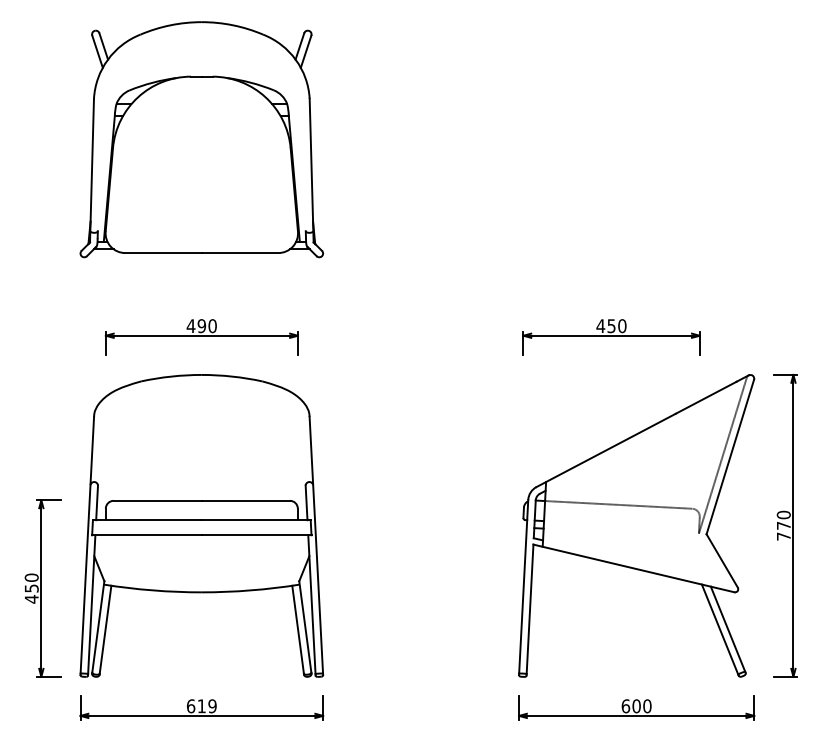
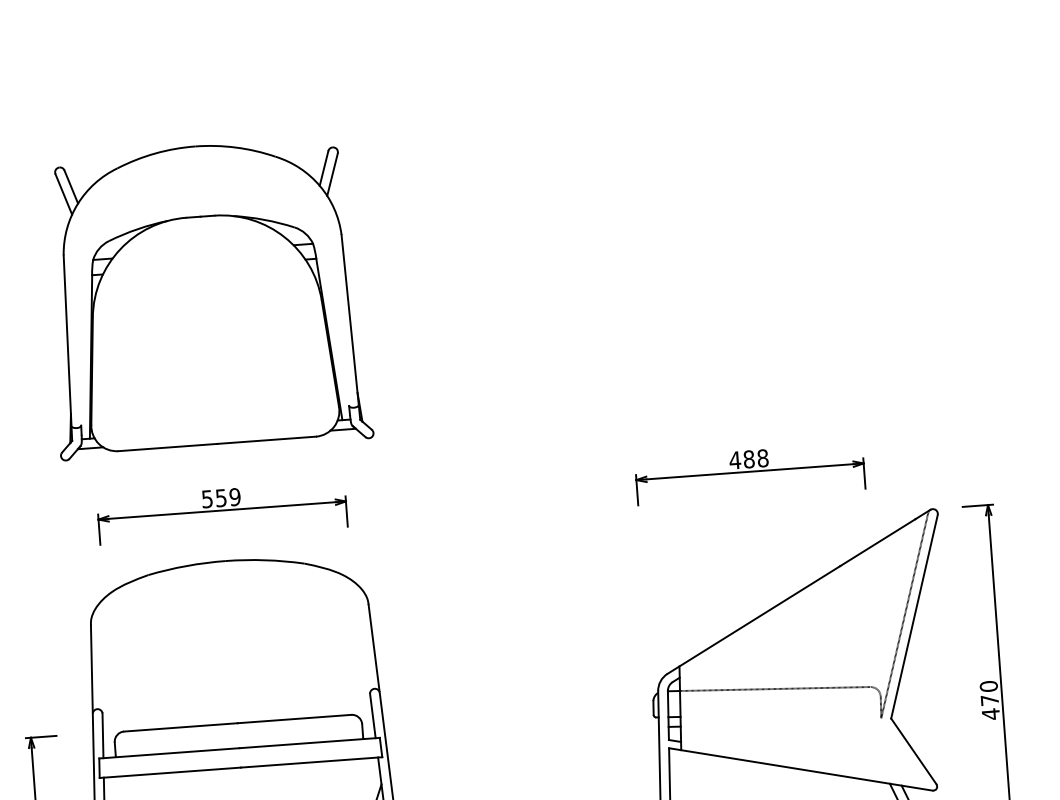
part: (201, 139) -> (206, 297), moved
text: (201, 326) -> (220, 498), 490 -> 559
text: (616, 326) -> (755, 459), 450 -> 488
text: (783, 536) -> (990, 714), 770 -> 470

